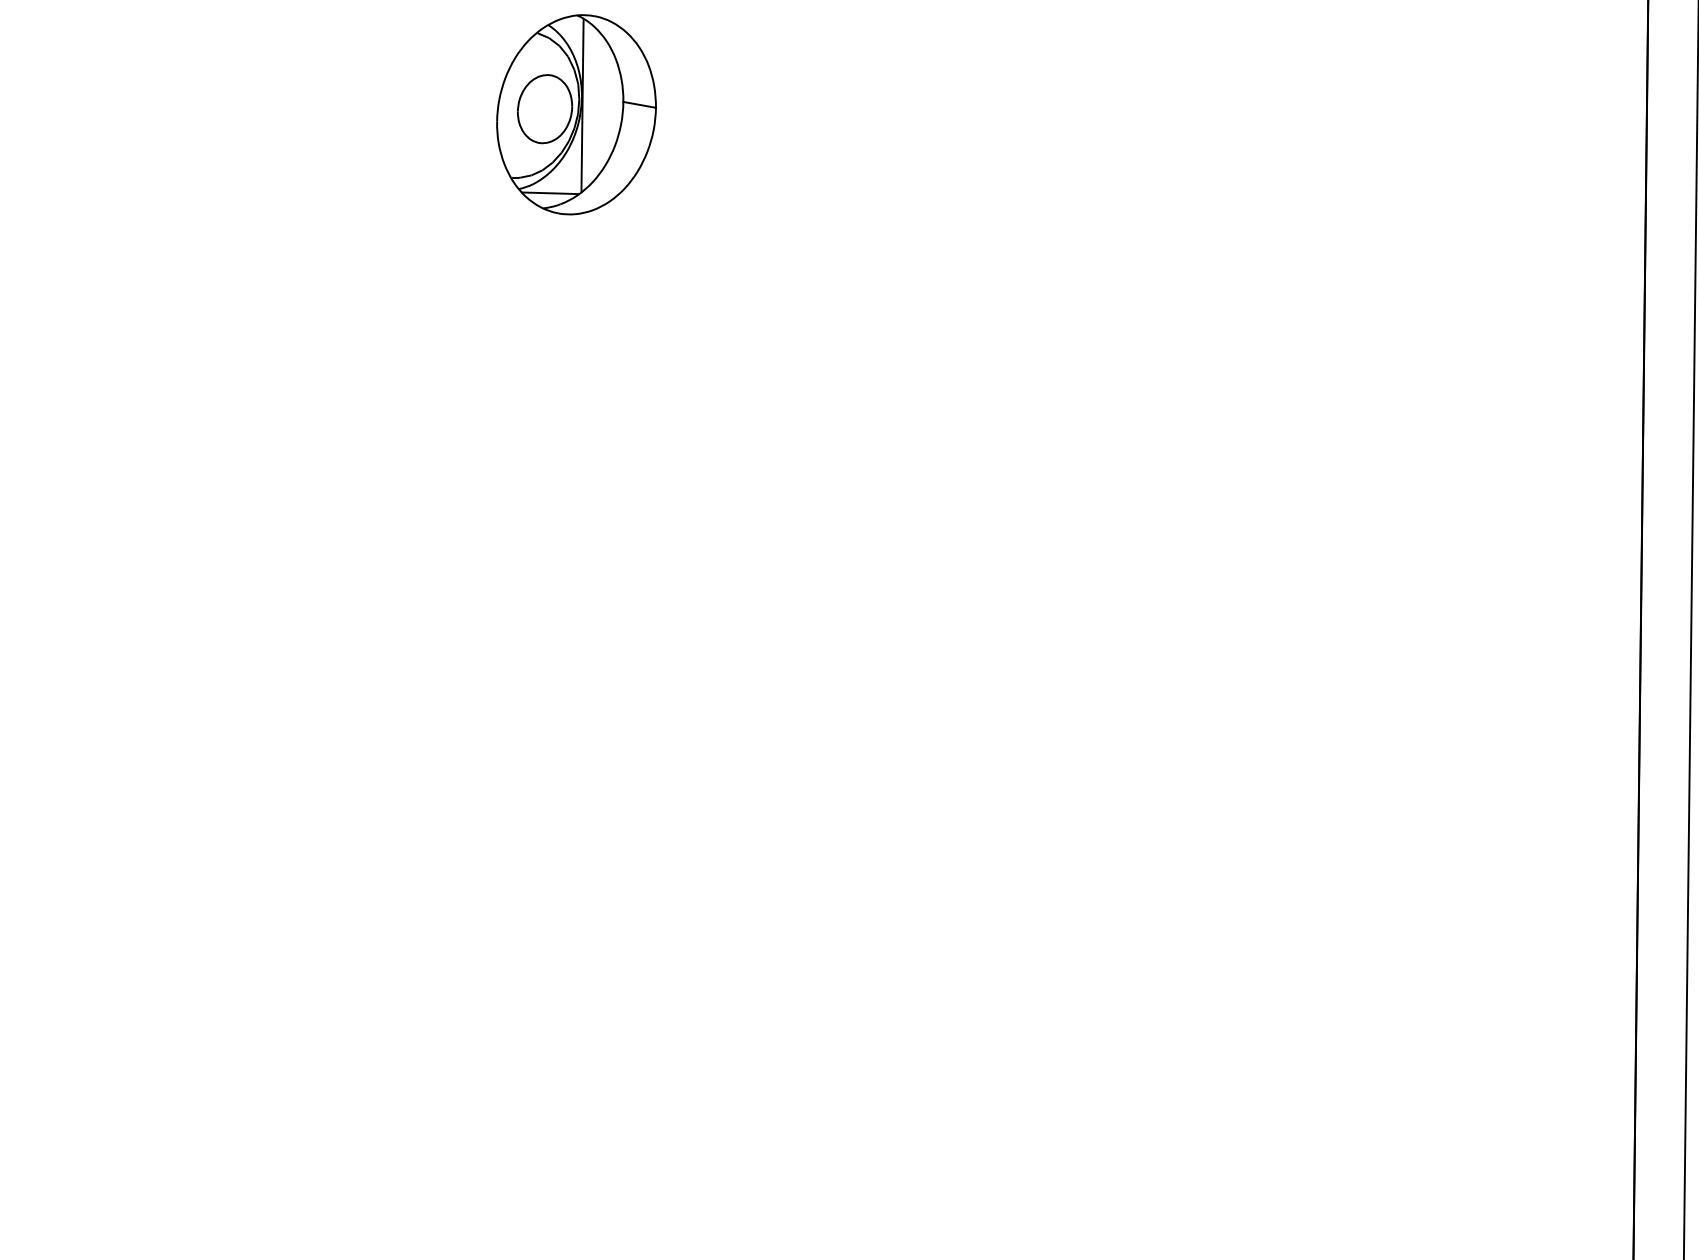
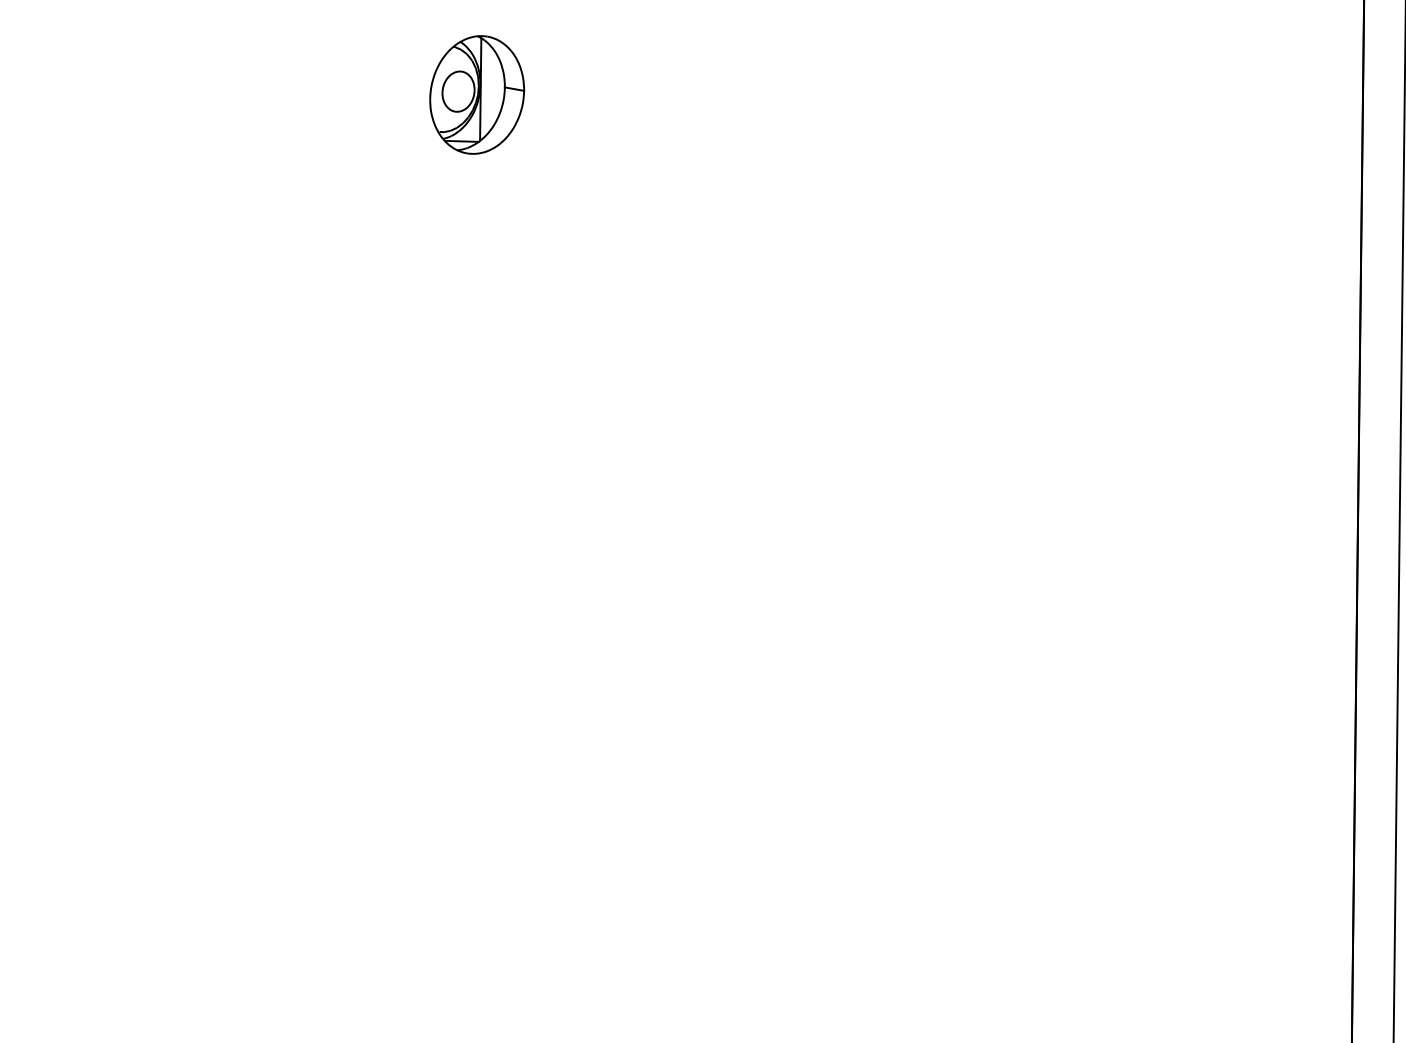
part: (576, 114) -> (477, 94), size x0.71

